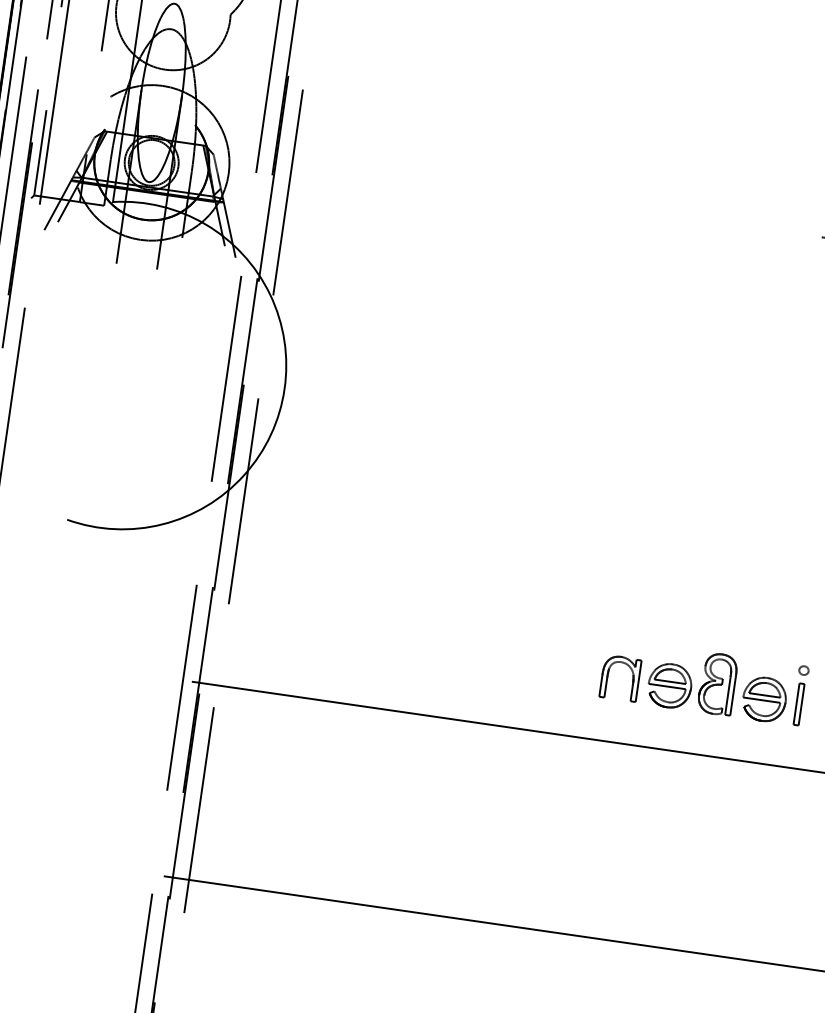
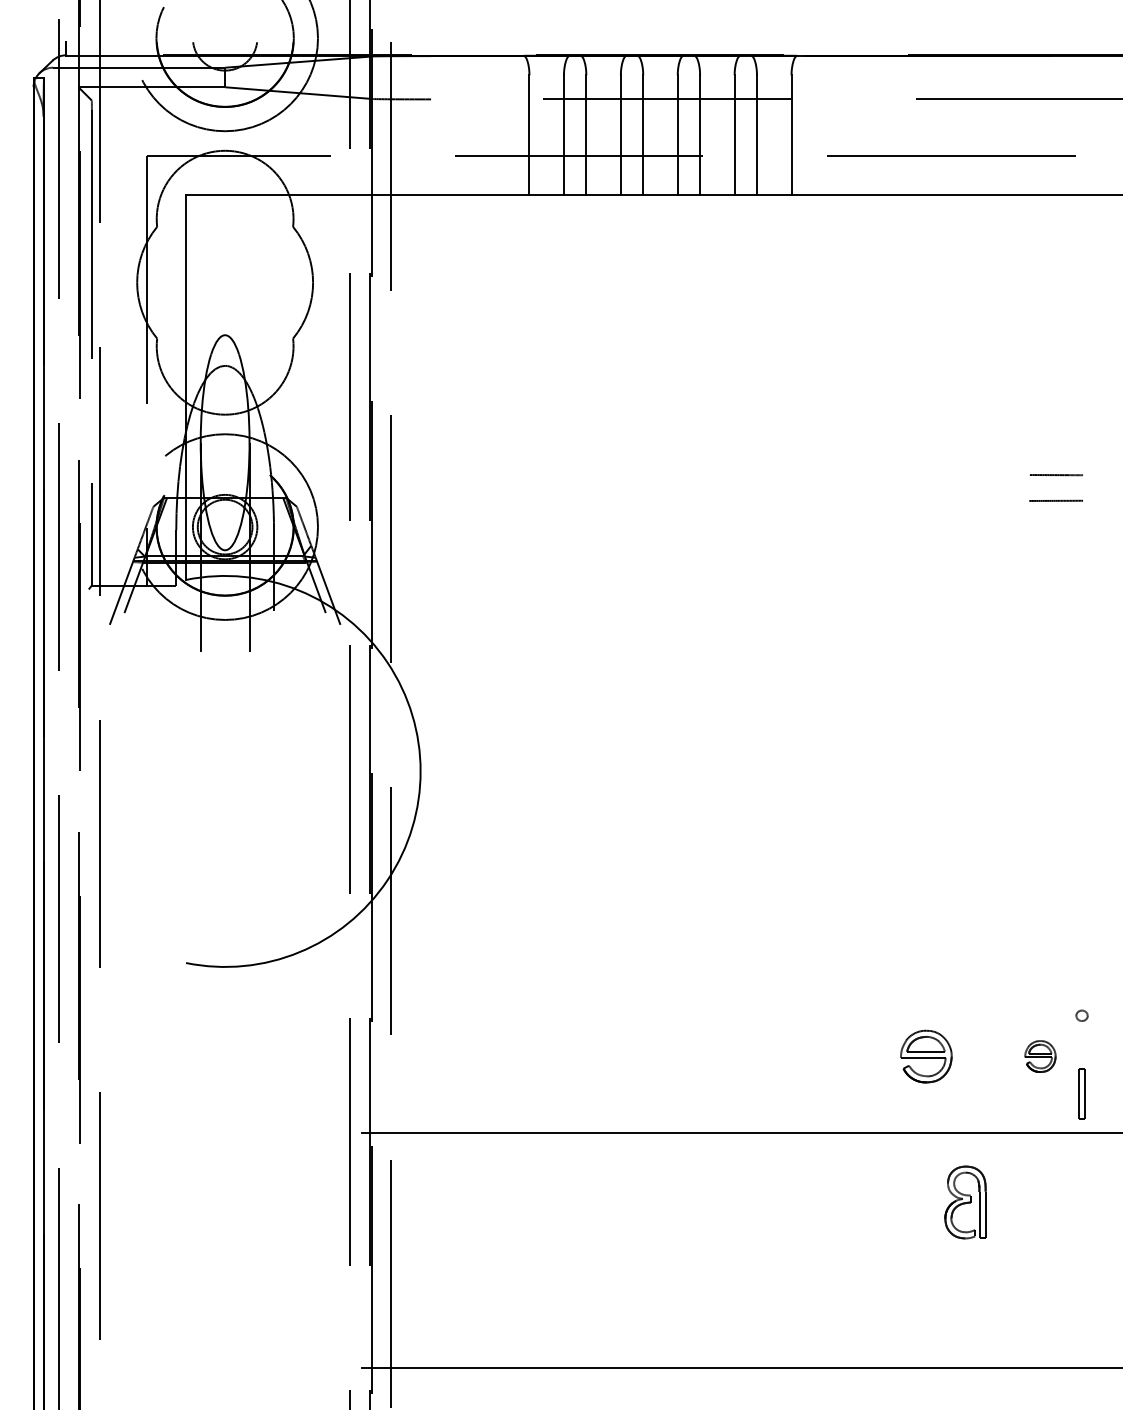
part: (632, 676) -> (880, 1052), removed
part: (717, 684) -> (965, 1202), moved
part: (764, 699) -> (1040, 1056), size x0.6
part: (798, 704) -> (1081, 1093), moved

